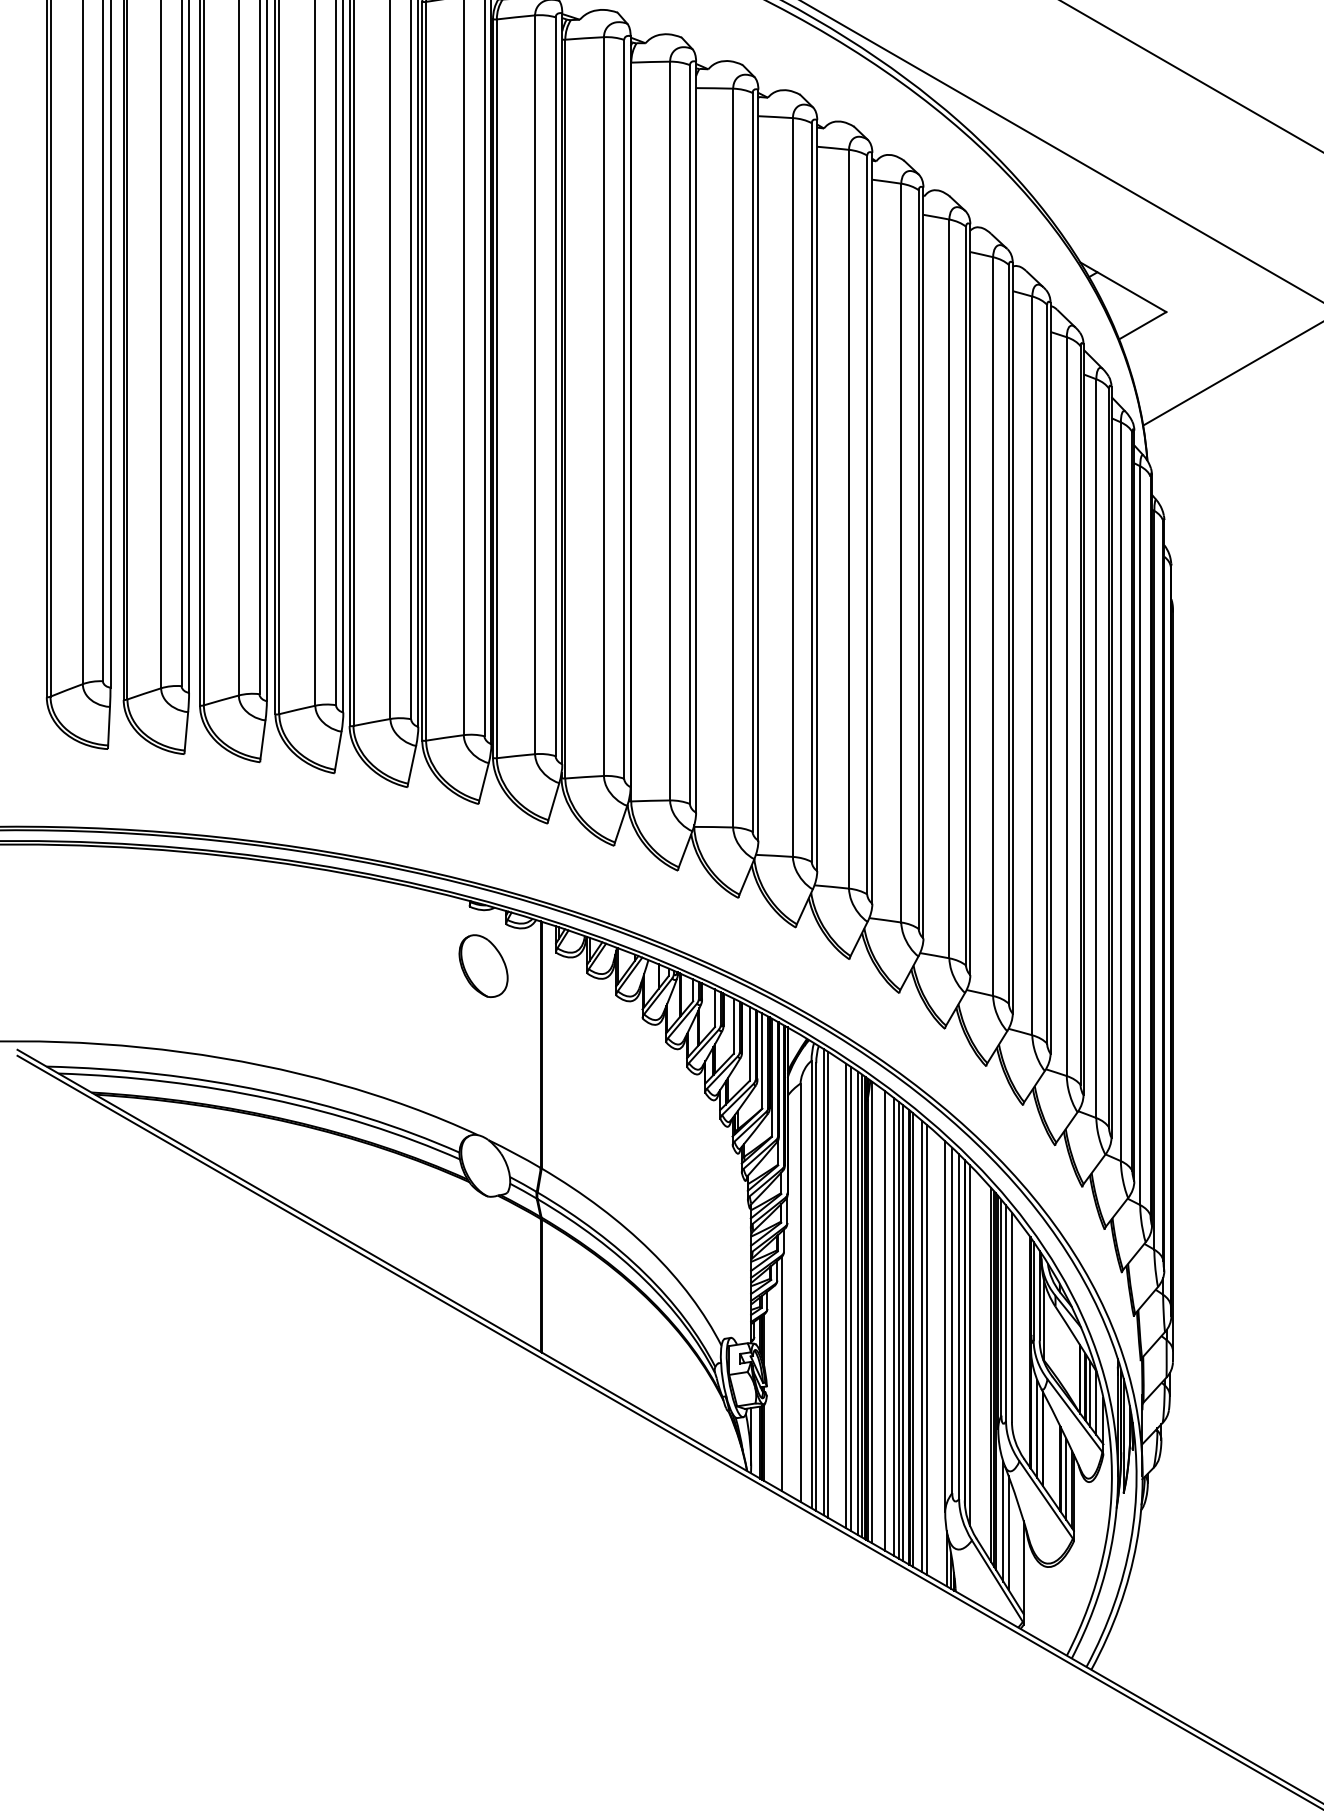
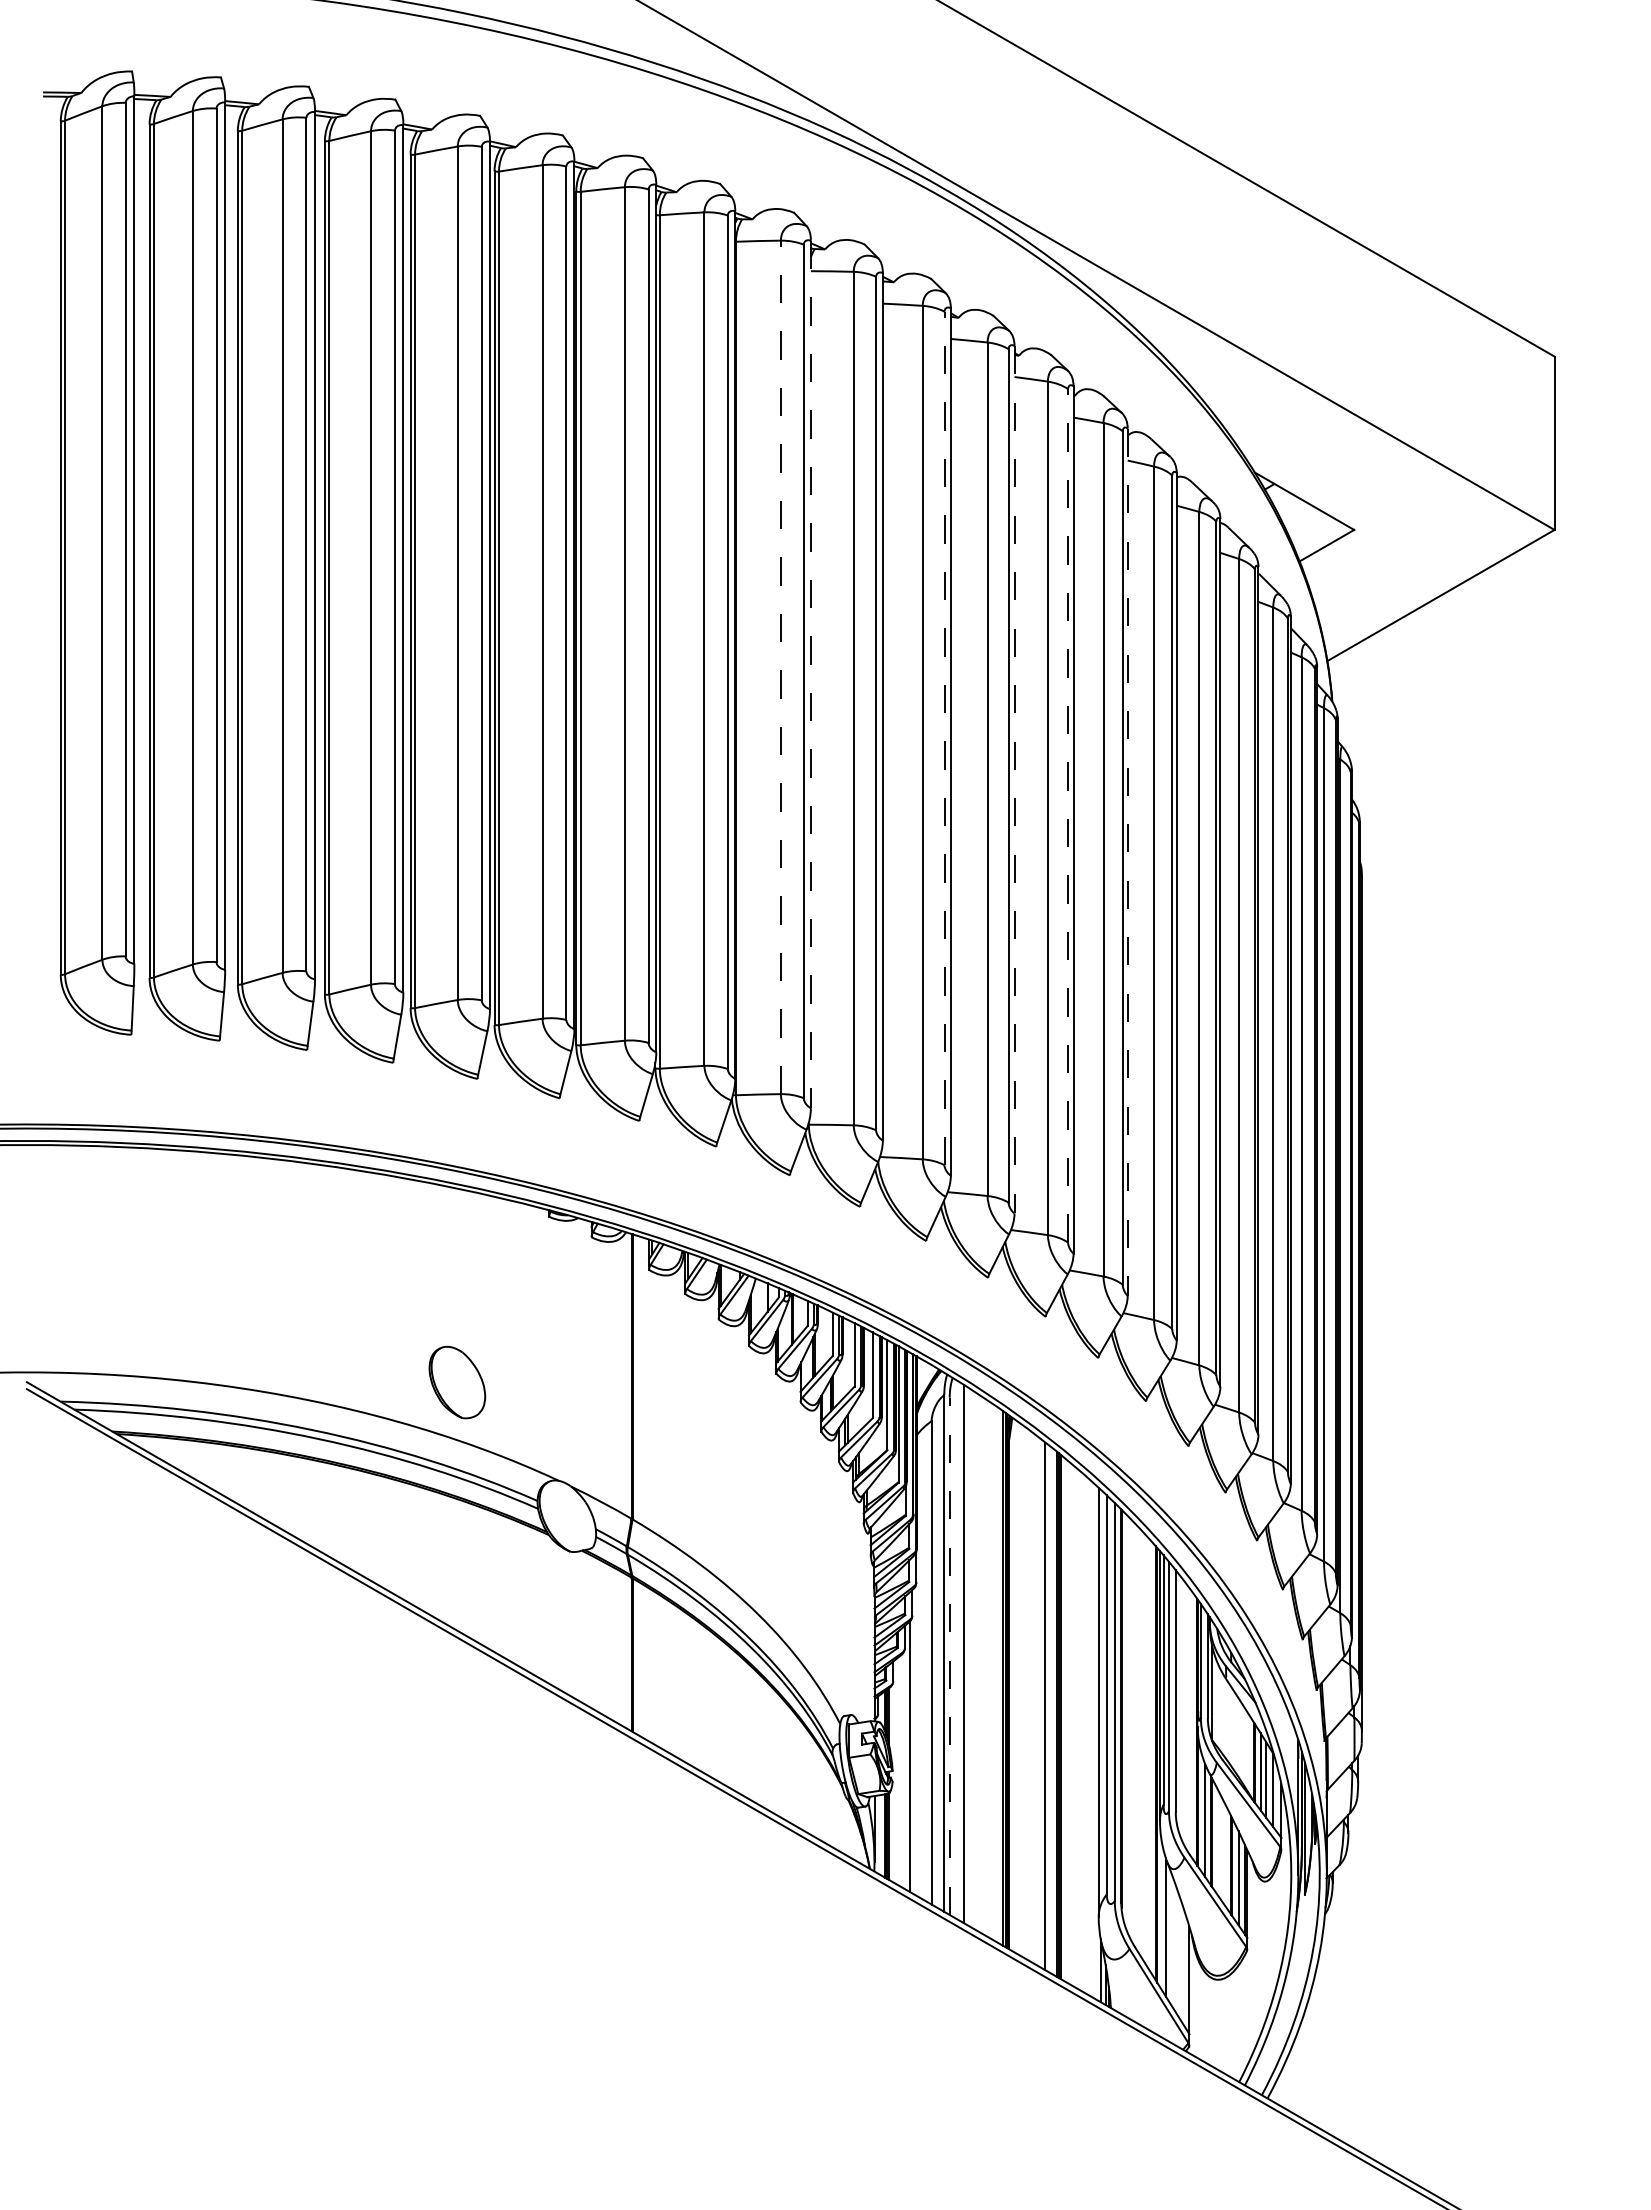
line: (669, 431) -> (780, 667), solid -> dashed
line: (695, 437) -> (810, 674), solid -> dashed
line: (811, 492) -> (944, 738), solid -> dashed
line: (872, 528) -> (1014, 779), solid -> dashed
line: (919, 559) -> (1068, 815), solid -> dashed
line: (970, 599) -> (1127, 862), solid -> dashed
part: (483, 966) -> (457, 1382), moved
line: (823, 1282) -> (958, 1650), removed
line: (816, 1287) -> (949, 1656), solid -> dashed
line: (846, 1295) -> (984, 1666), removed
line: (851, 1299) -> (990, 1670), removed
line: (858, 1303) -> (998, 1675), removed
line: (872, 1312) -> (1014, 1685), removed
line: (885, 1320) -> (1029, 1694), removed
line: (893, 1326) -> (1039, 1701), removed
line: (903, 1333) -> (1050, 1709), removed
line: (970, 1345) -> (1127, 1723), removed
line: (921, 1346) -> (1071, 1724), removed
line: (926, 1349) -> (1077, 1728), removed
line: (990, 1374) -> (1151, 1757), removed
line: (1009, 1533) -> (1172, 1940), removed

